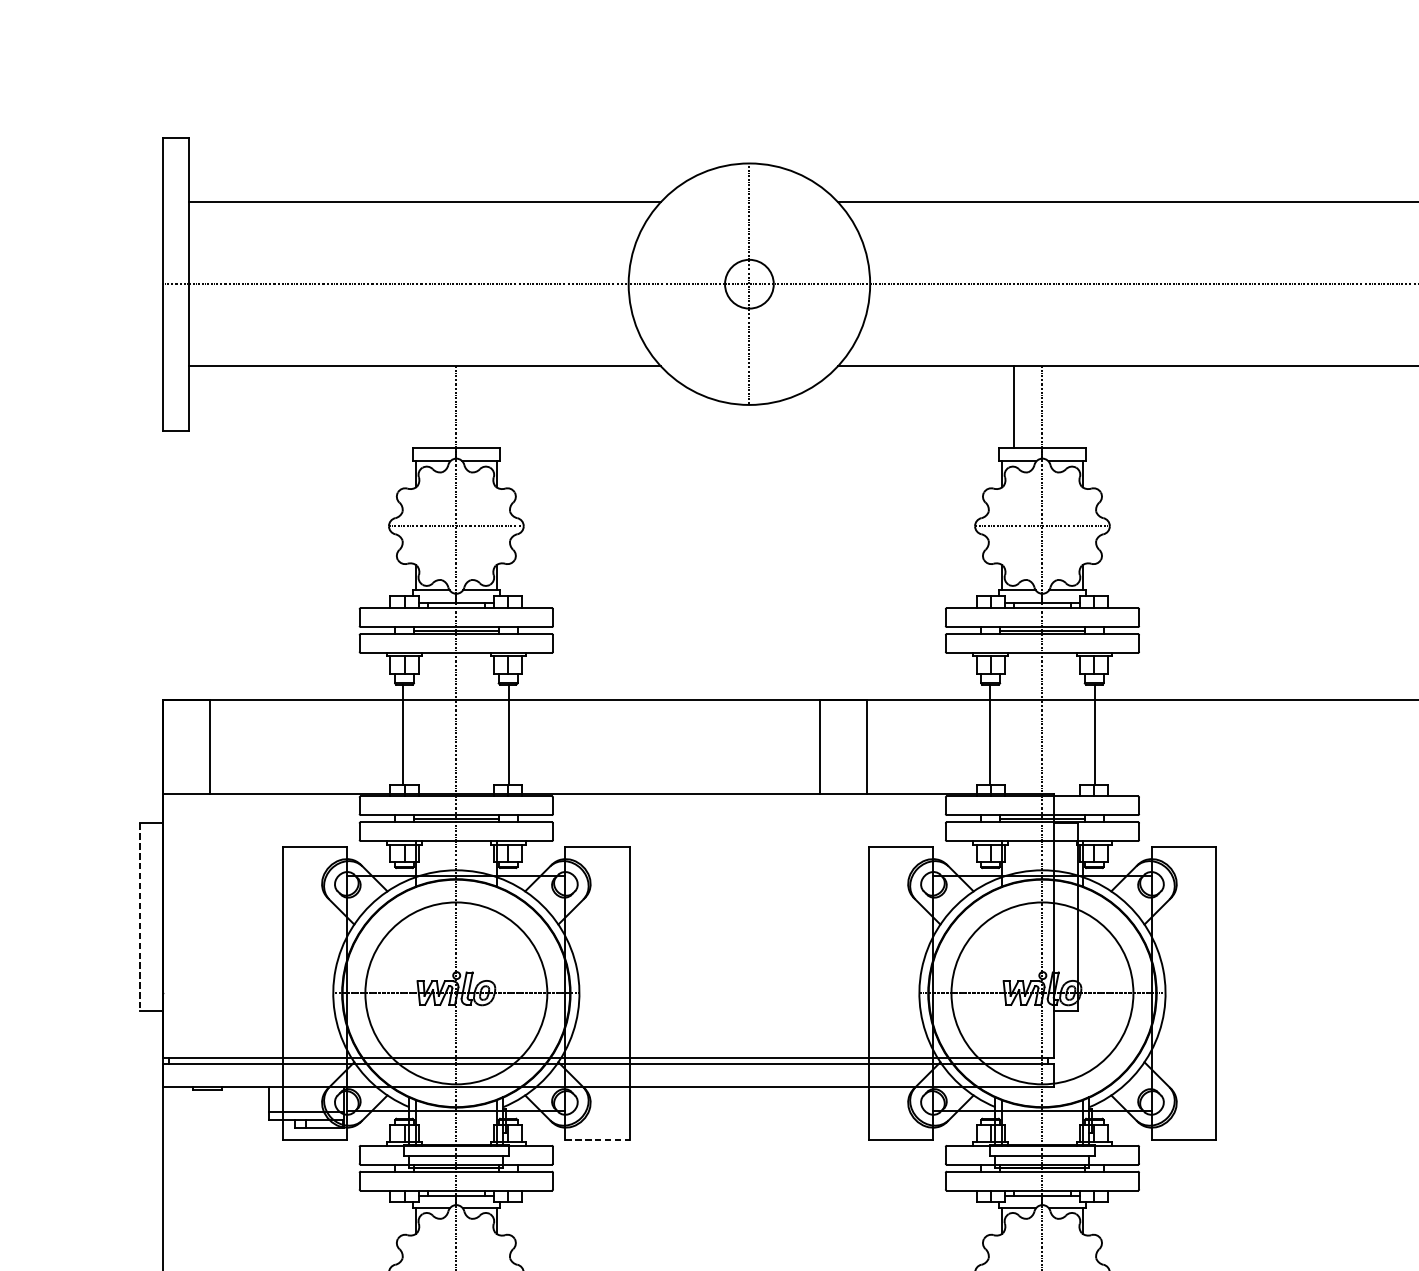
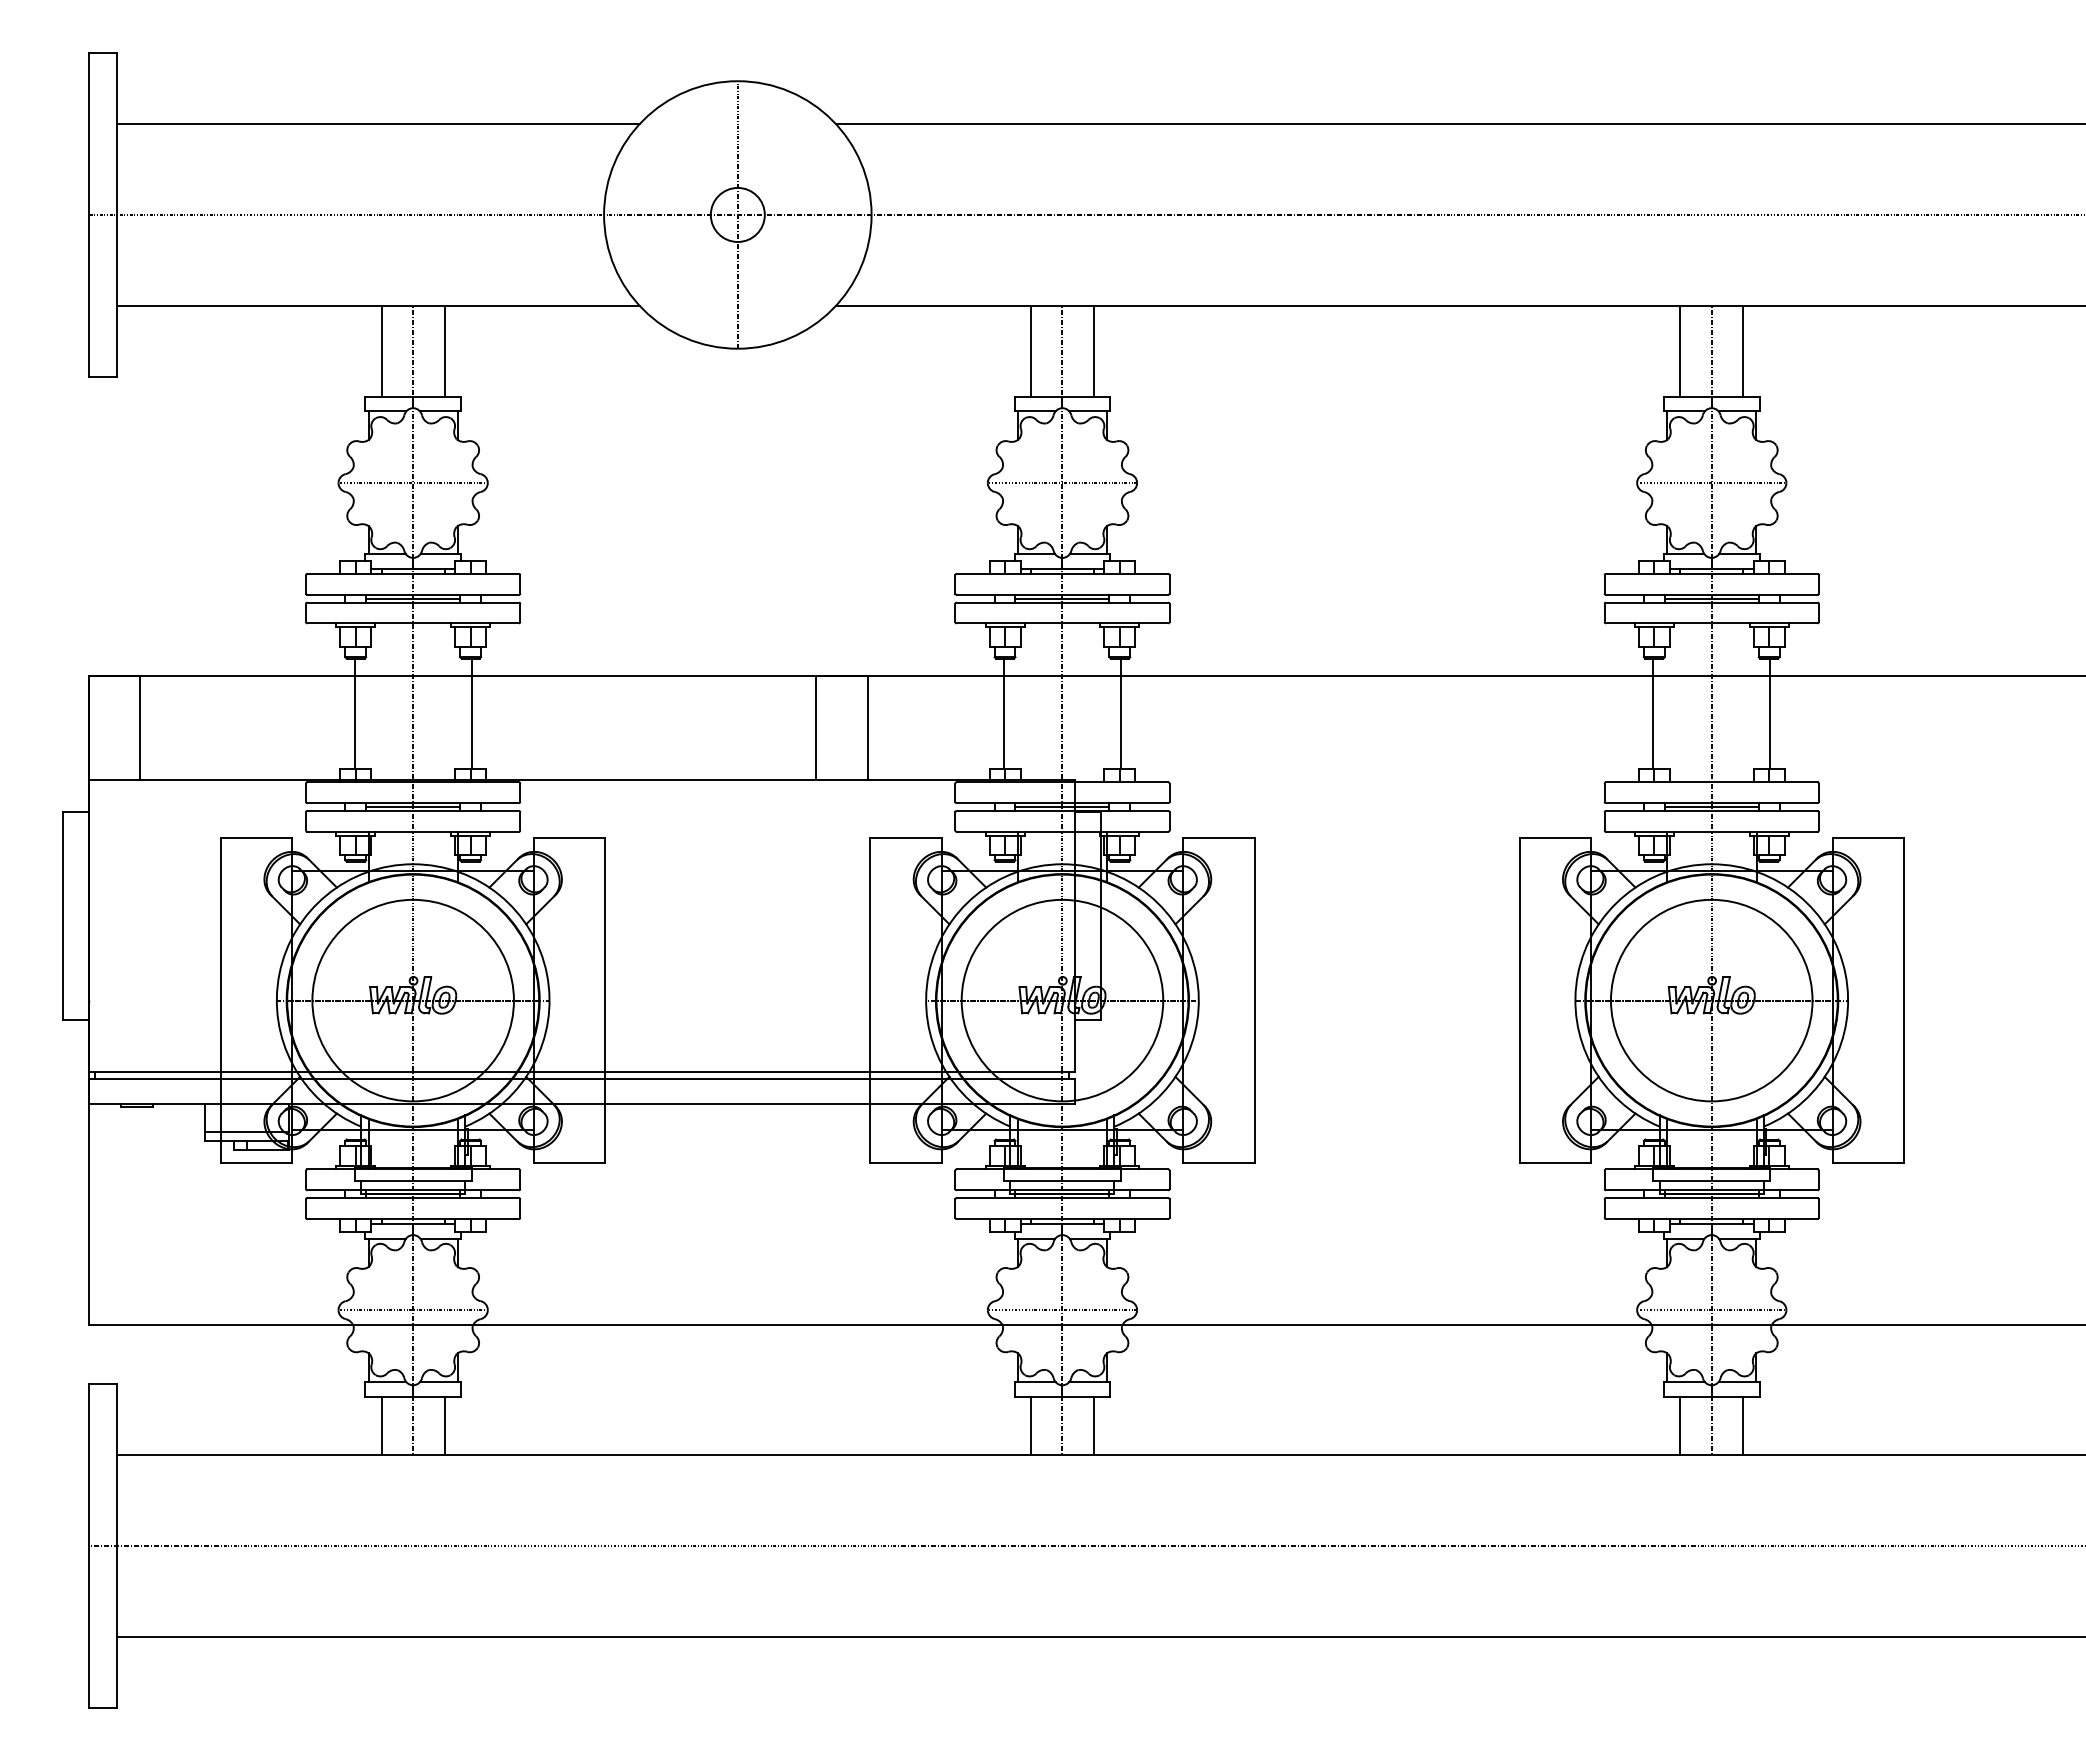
line: (427, 406) -> (381, 350), added
line: (484, 406) -> (444, 350), added
line: (1070, 406) -> (1093, 350), added
line: (139, 917) -> (62, 916), dashed -> solid
line: (597, 1139) -> (569, 1162), dashed -> solid

